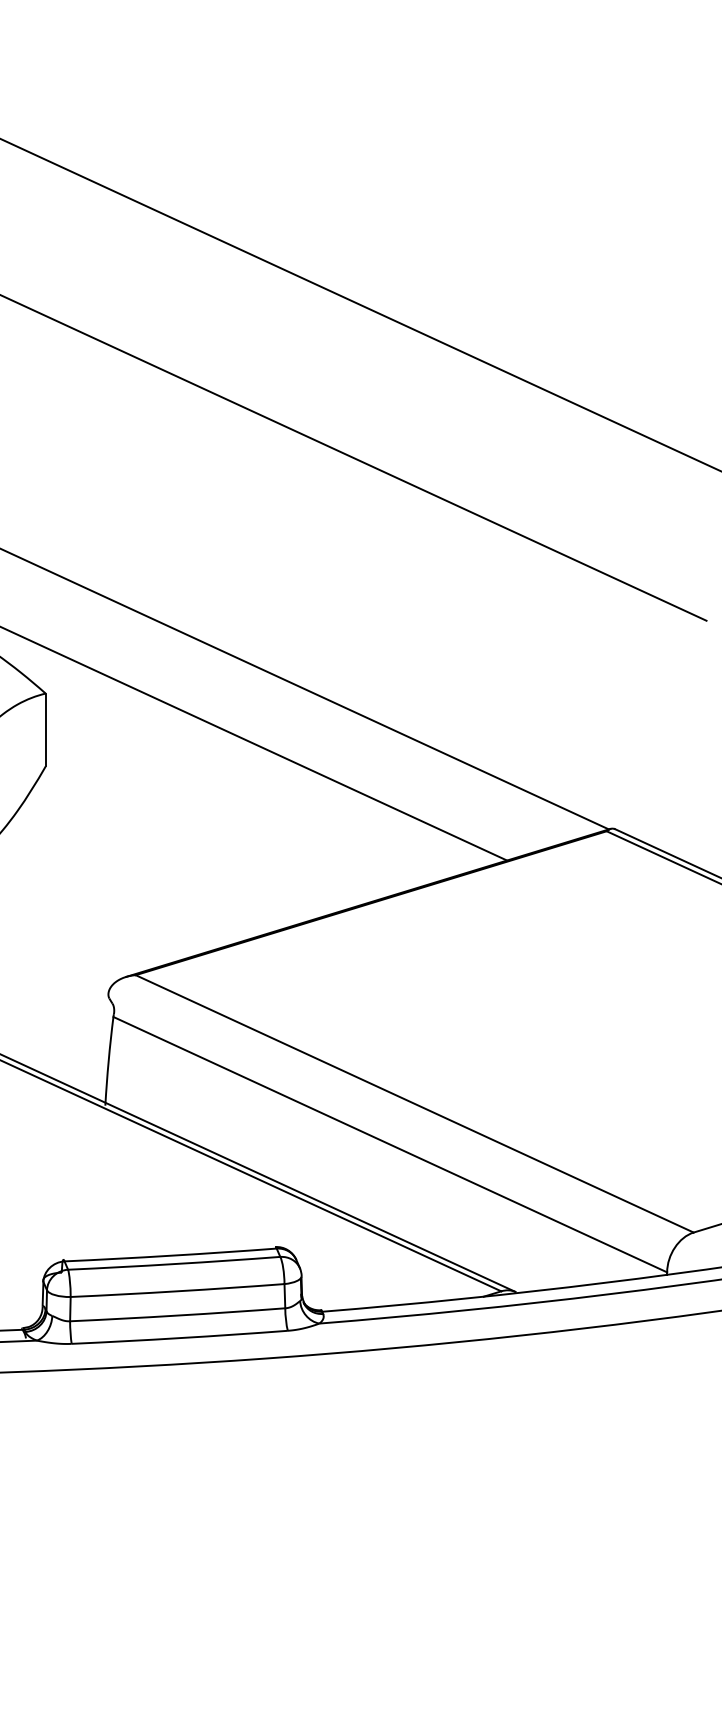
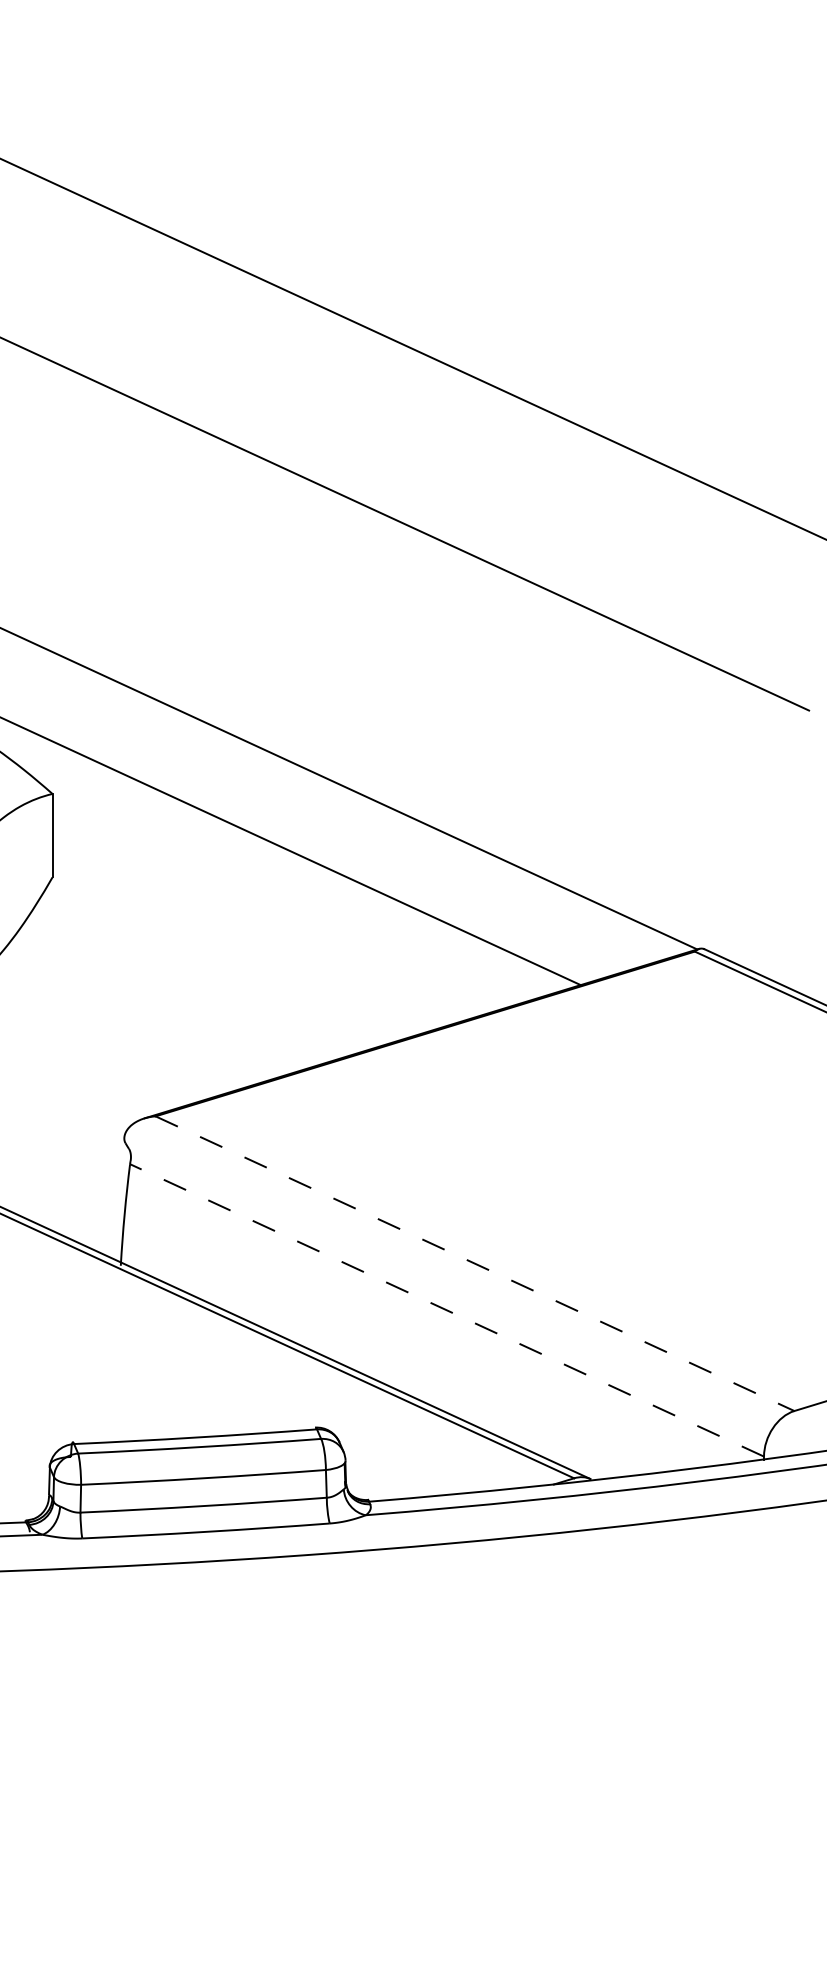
line: (415, 1104) -> (475, 1264), solid -> dashed
line: (390, 1144) -> (447, 1310), solid -> dashed

